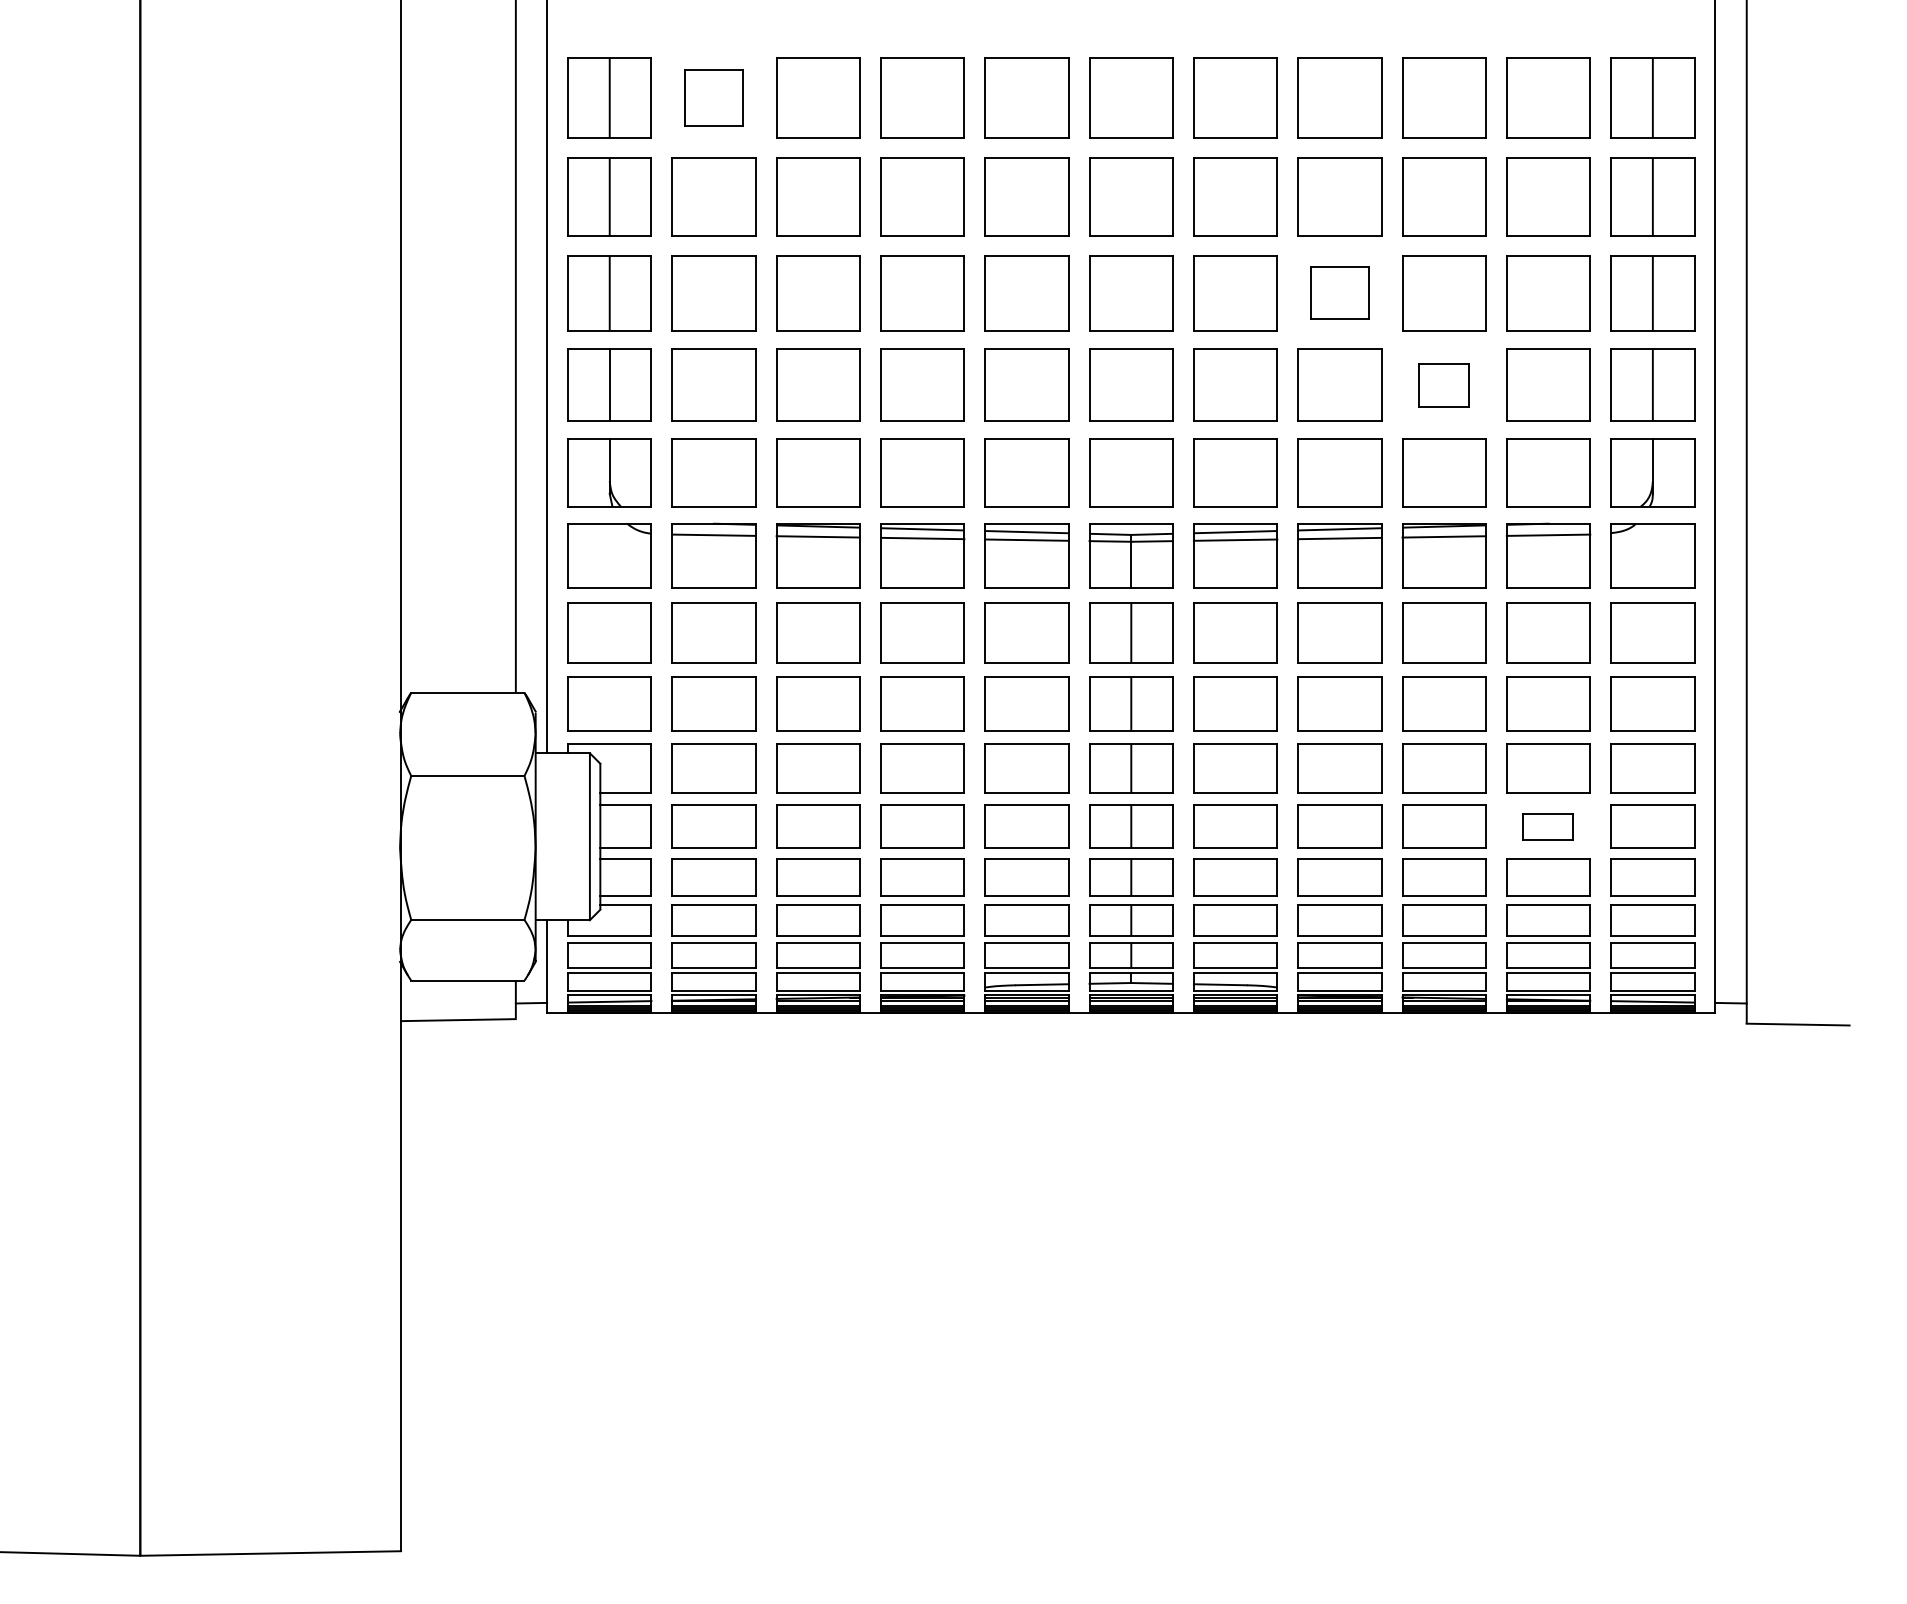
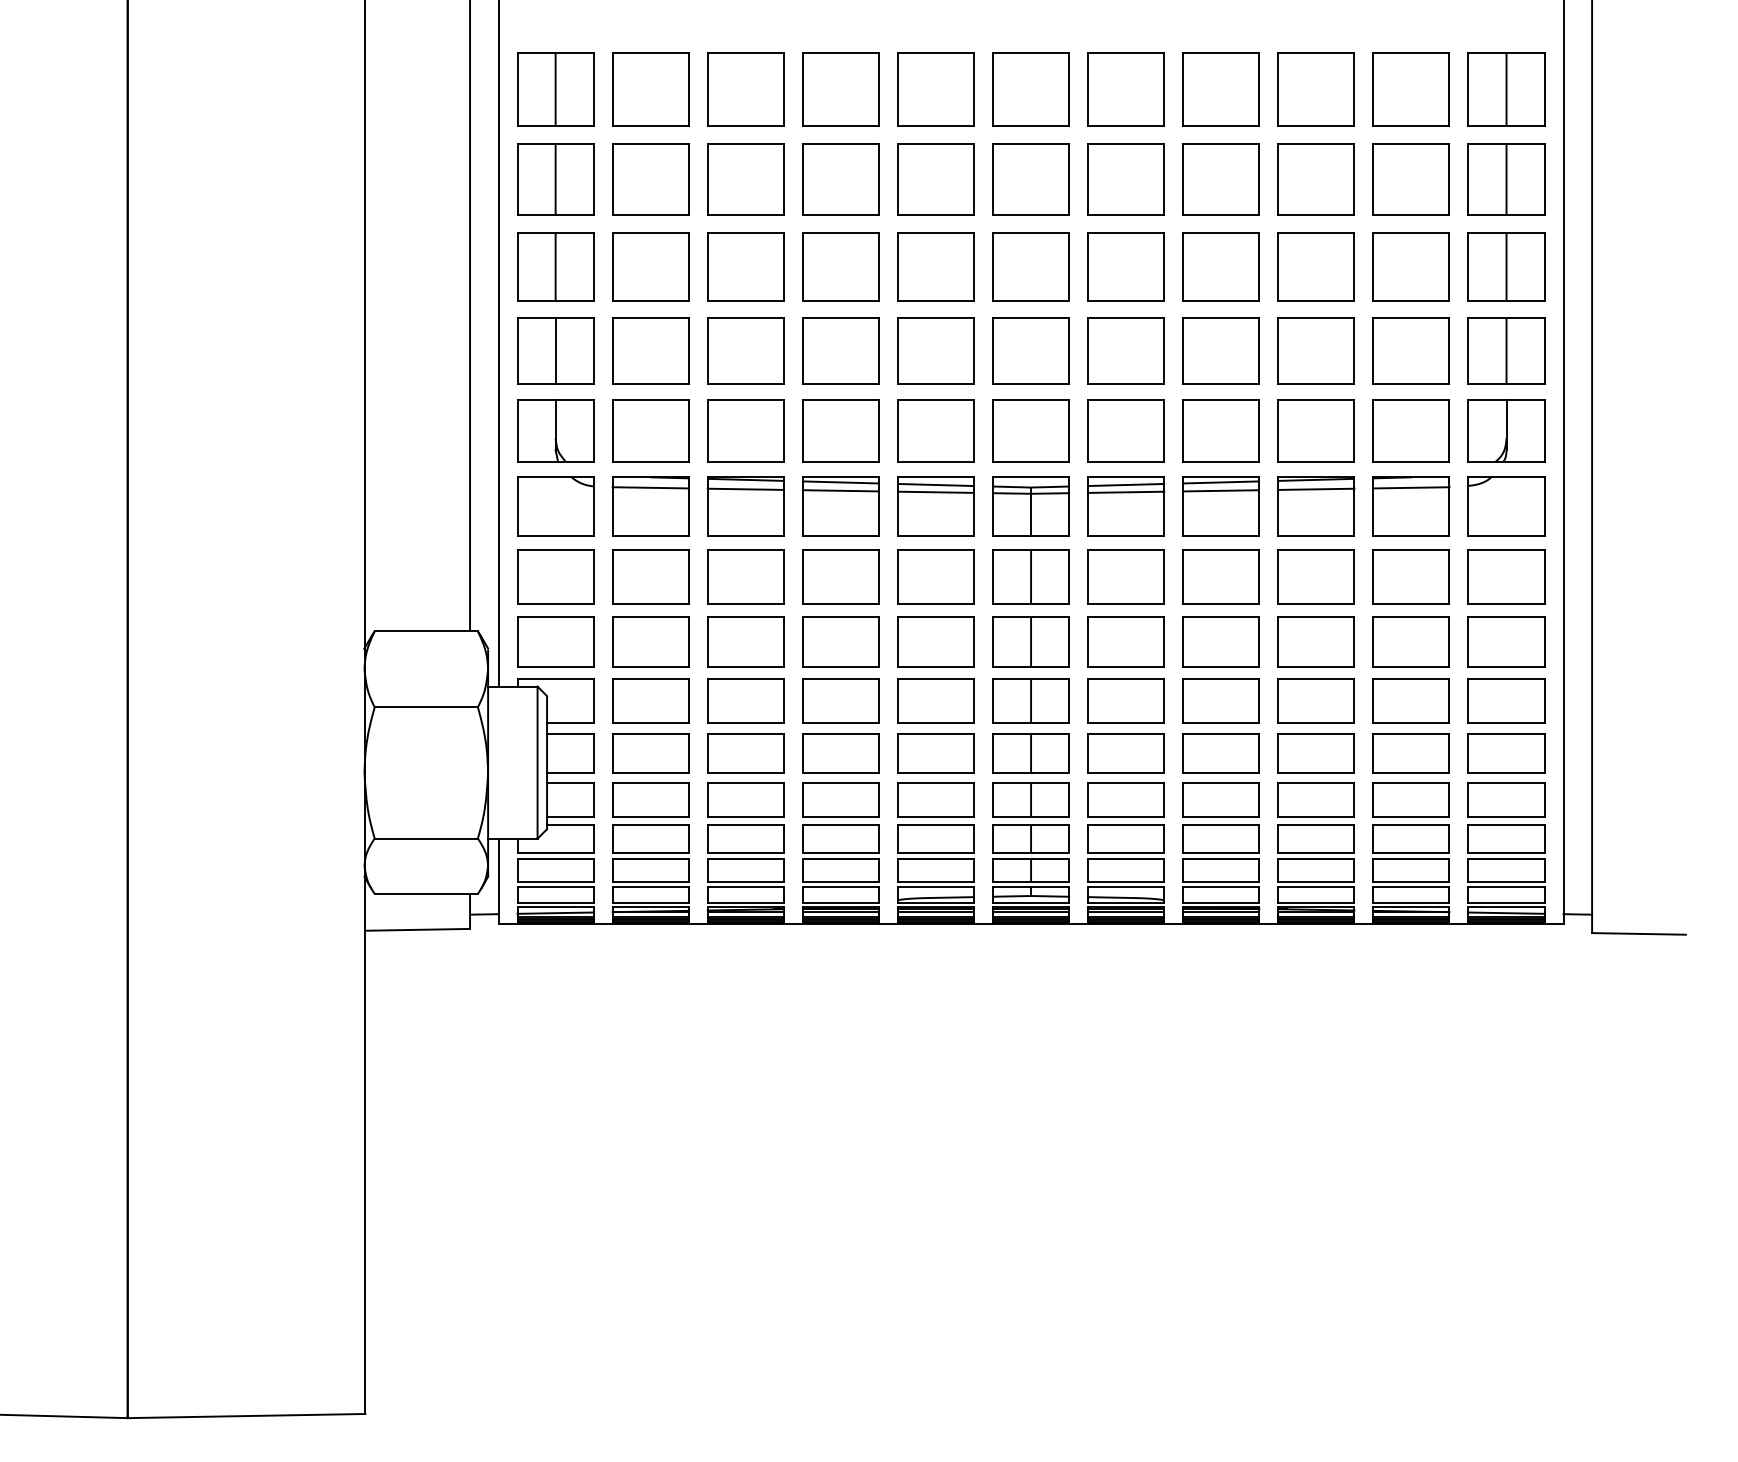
part: (713, 98) -> (650, 89), size x1.43
part: (1339, 292) -> (1220, 266), size x1.43
part: (1443, 384) -> (1315, 350), size x1.67
part: (1547, 826) -> (1410, 753), size x1.67

